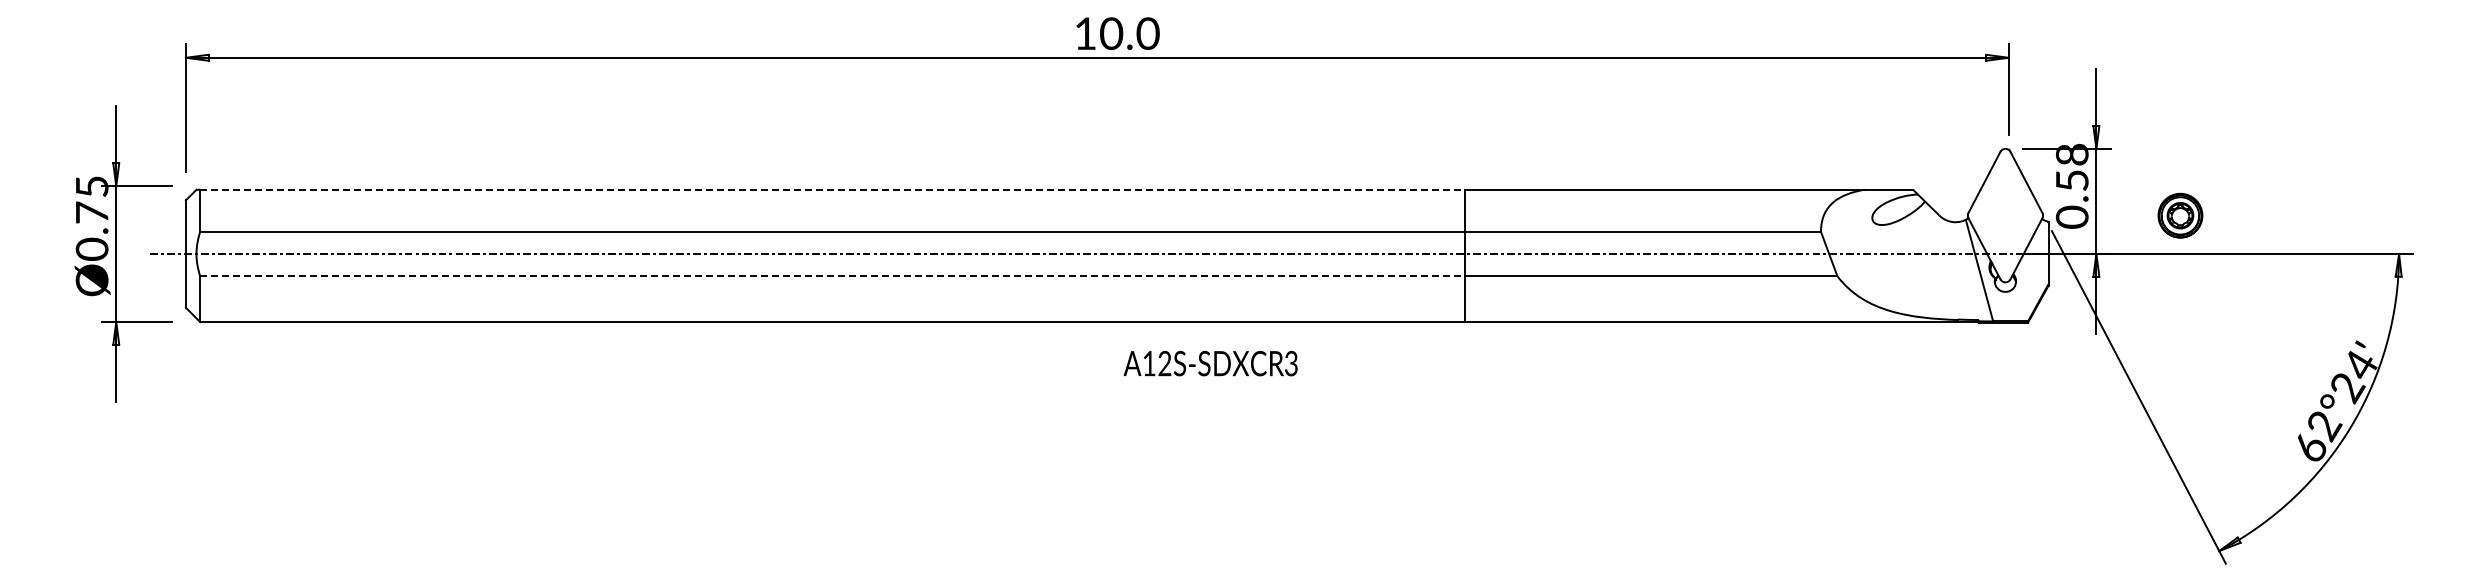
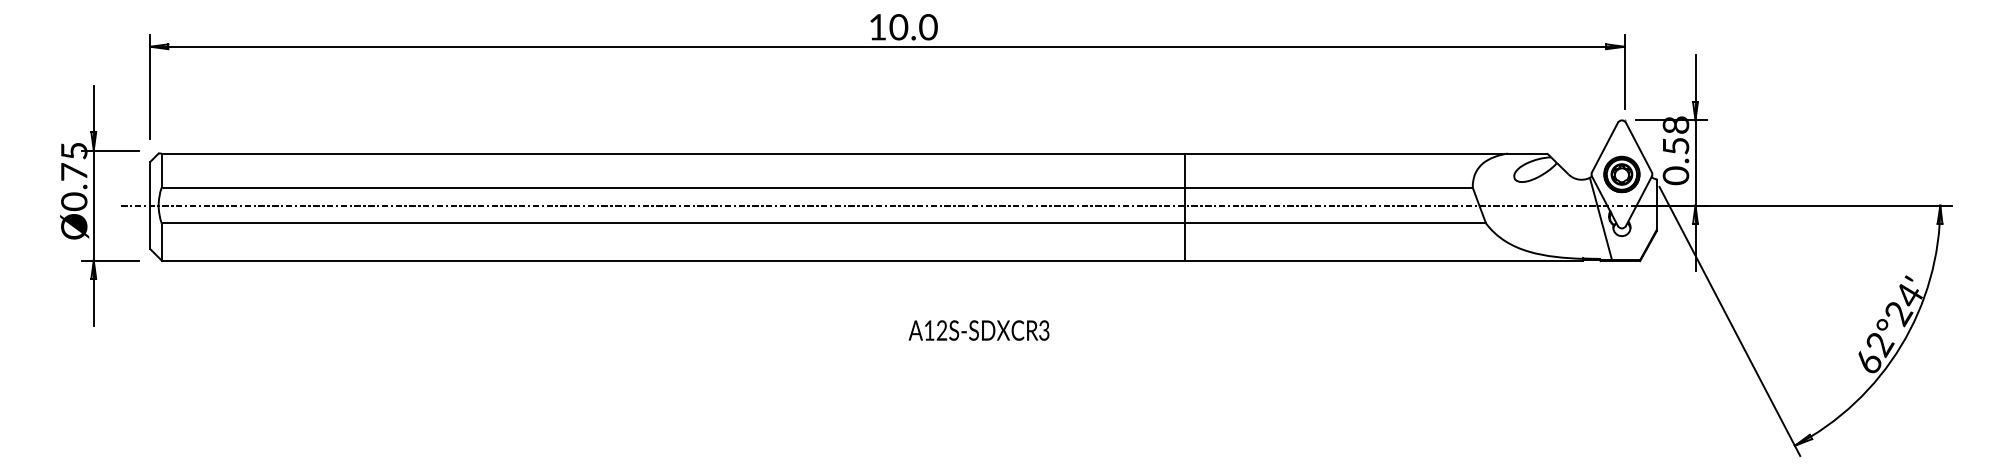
line: (833, 189) -> (673, 153), dashed -> solid
part: (2180, 215) -> (1621, 174), moved
line: (833, 276) -> (673, 223), dashed -> solid
text: (1210, 363) -> (978, 330), moved

